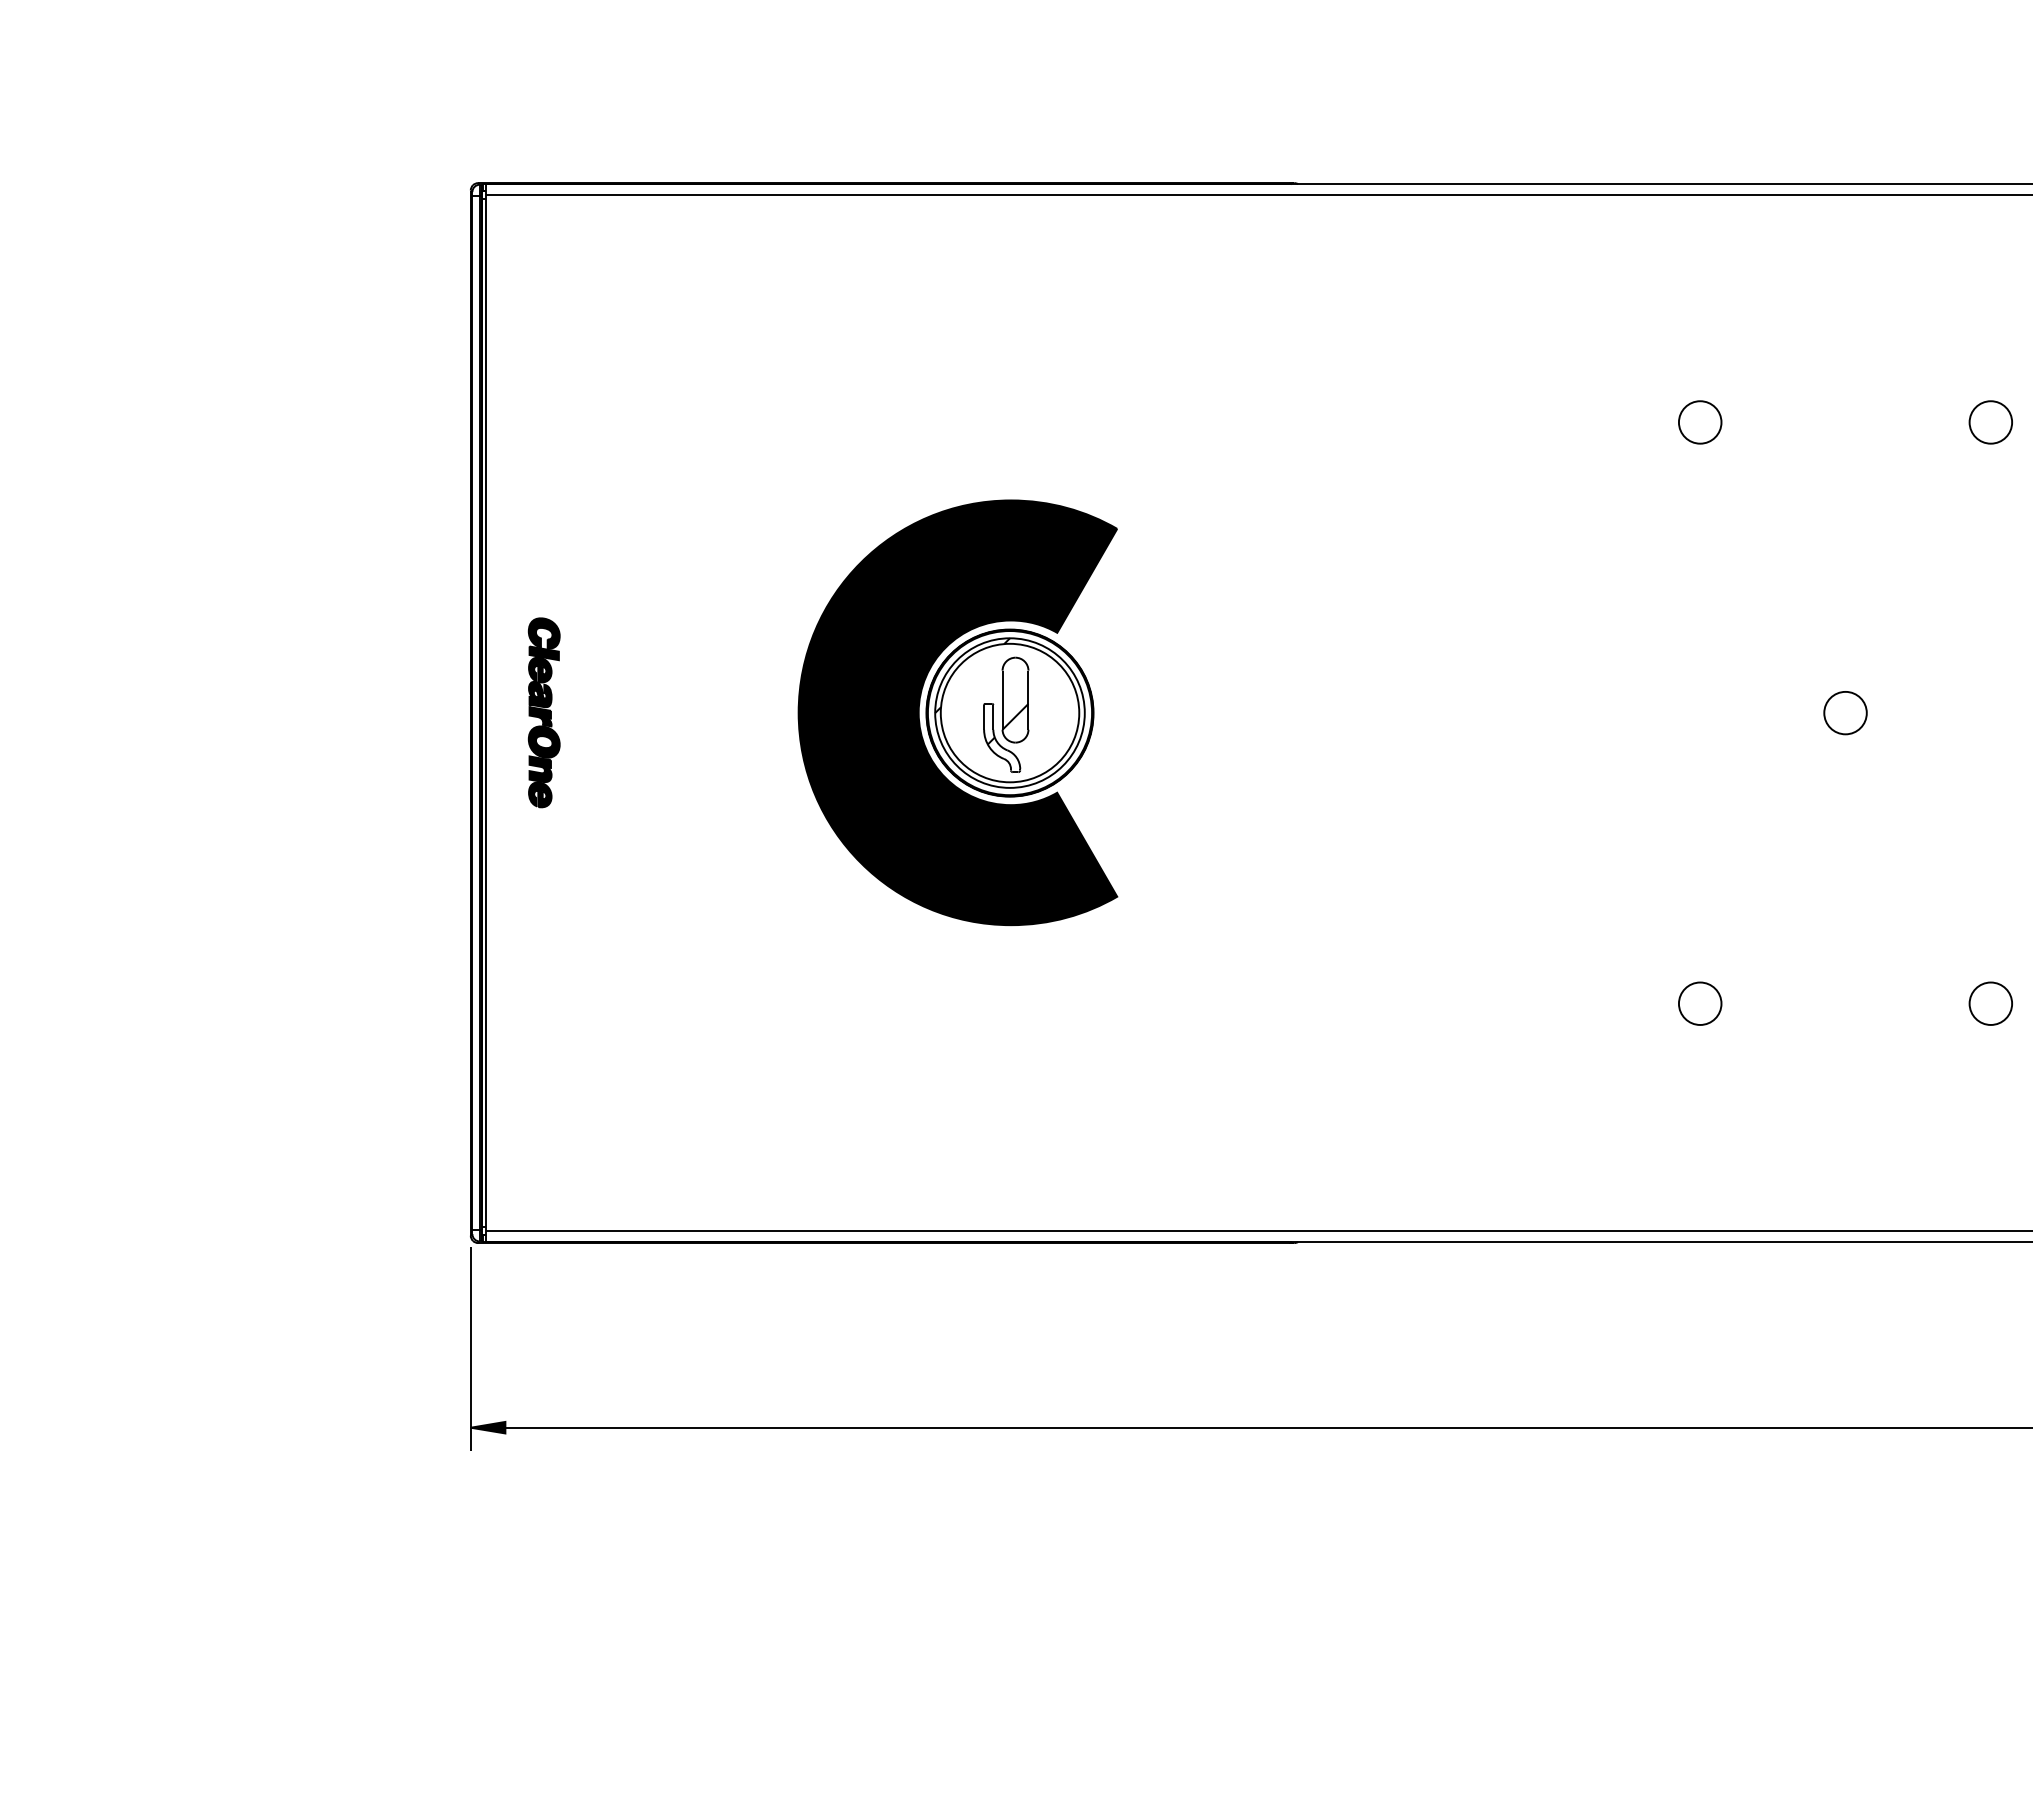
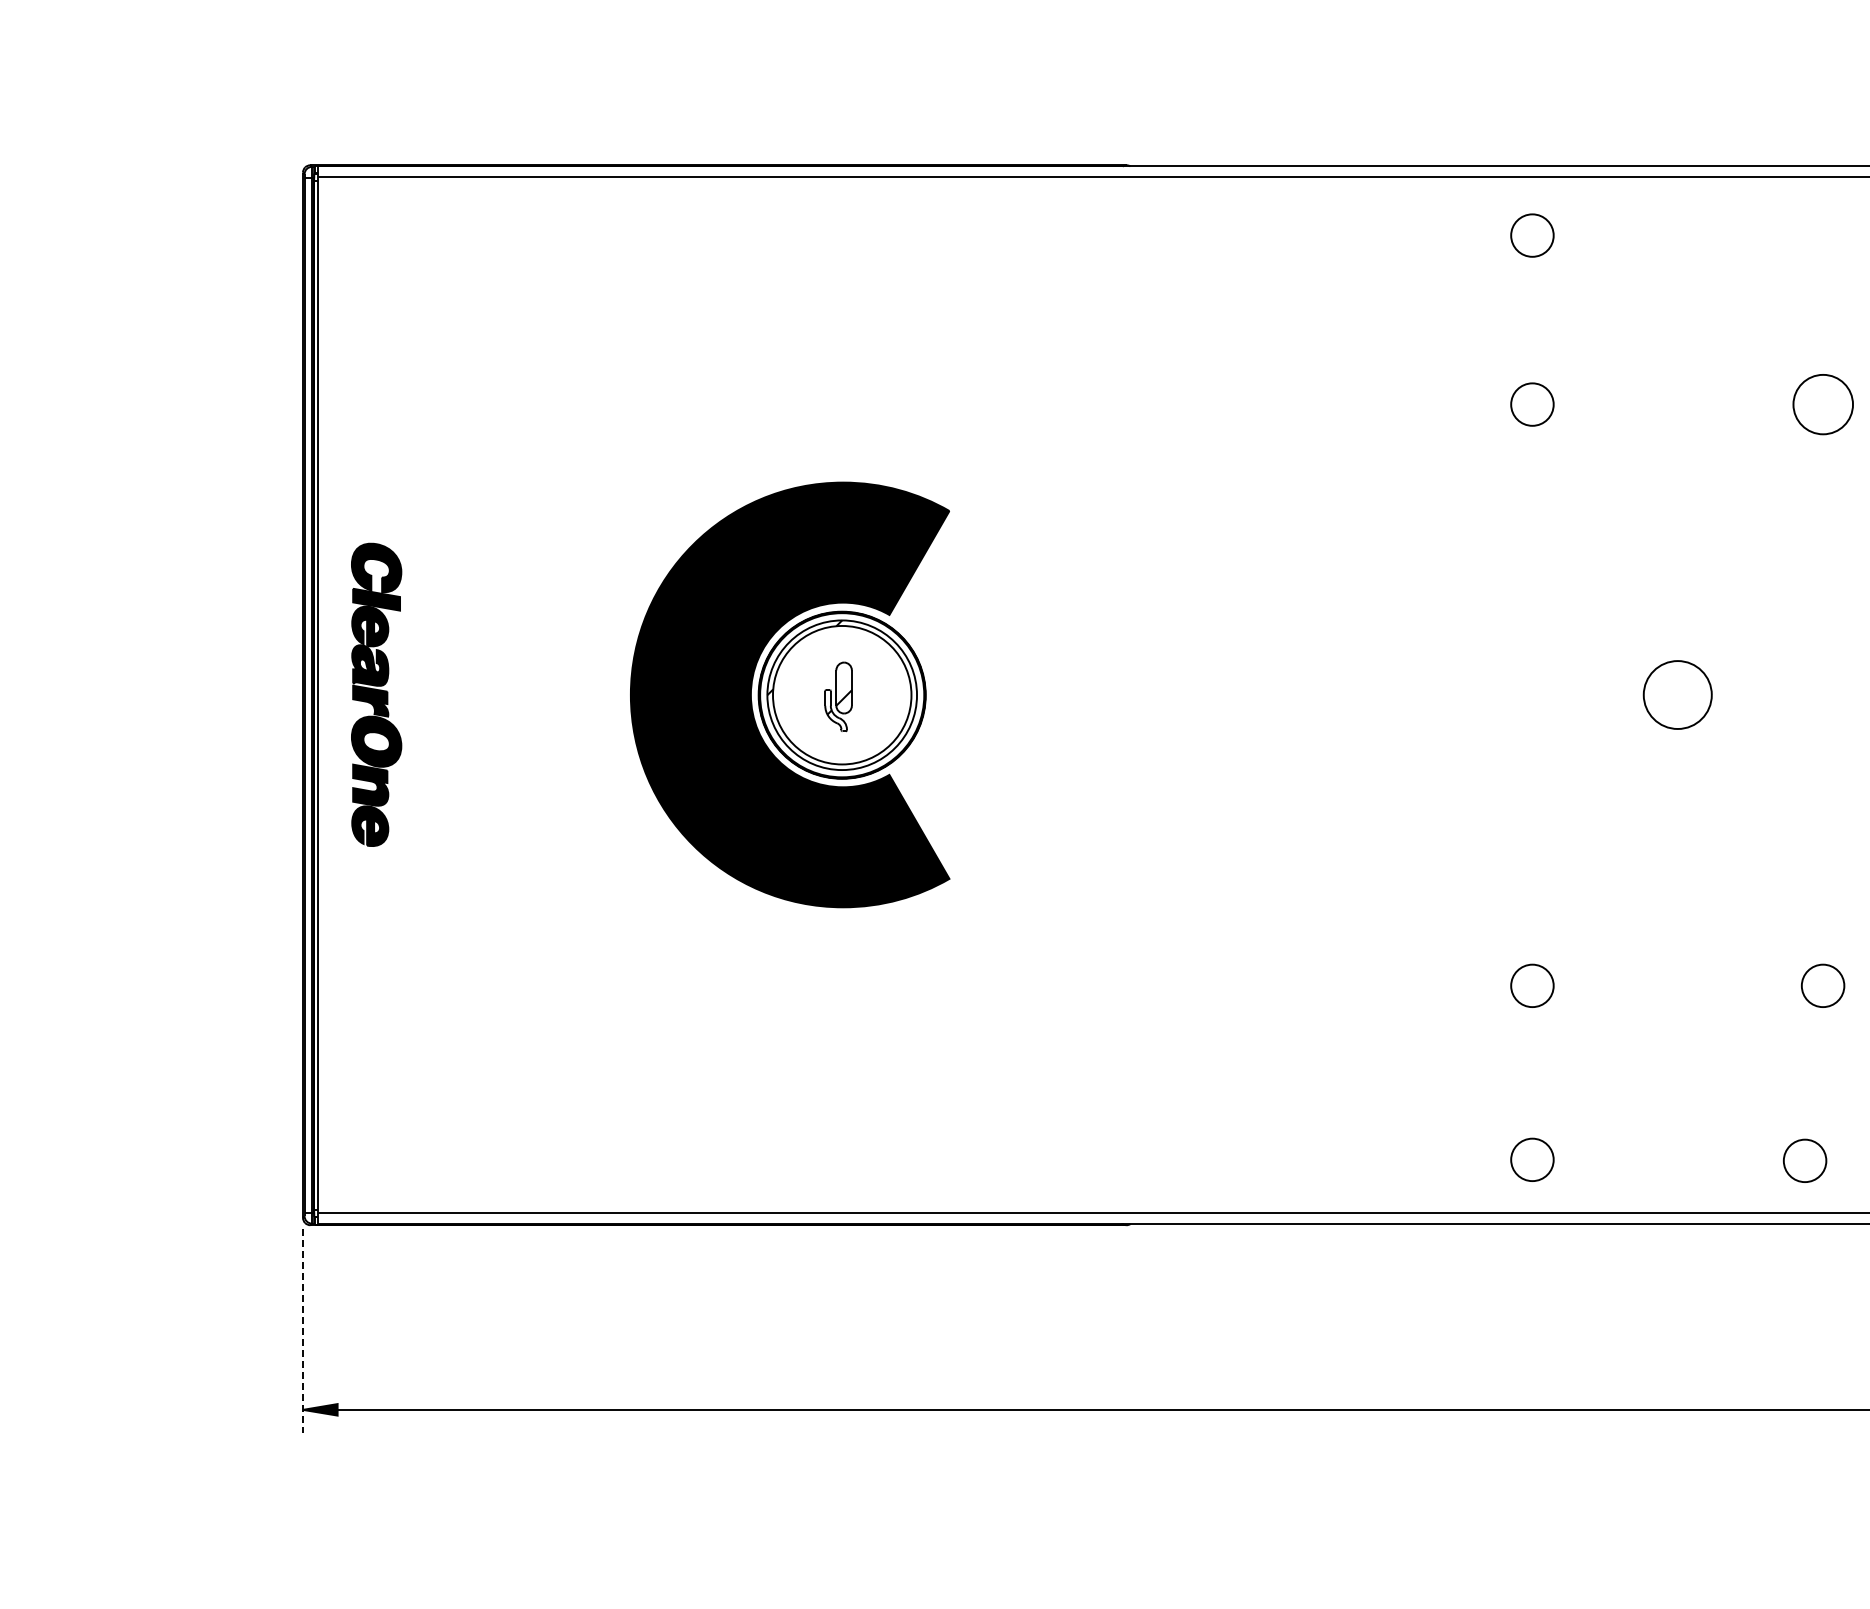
part: (1700, 253) -> (1532, 235), added
part: (1990, 422) -> (1822, 404), size x1.4
part: (543, 712) -> (375, 694), size x1.6
part: (1845, 713) -> (1677, 695), size x1.6
part: (1006, 714) -> (838, 696), size x0.6
part: (1700, 1177) -> (1532, 1159), added
part: (1972, 1178) -> (1804, 1160), added
line: (470, 1349) -> (302, 1331), solid -> dashed

